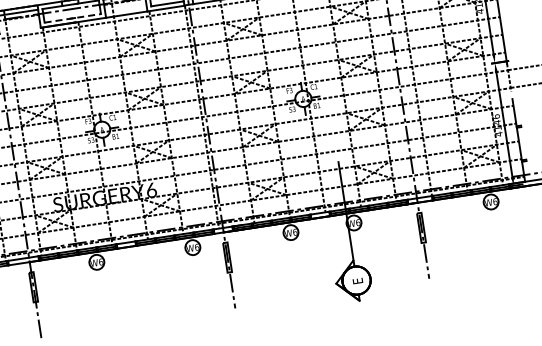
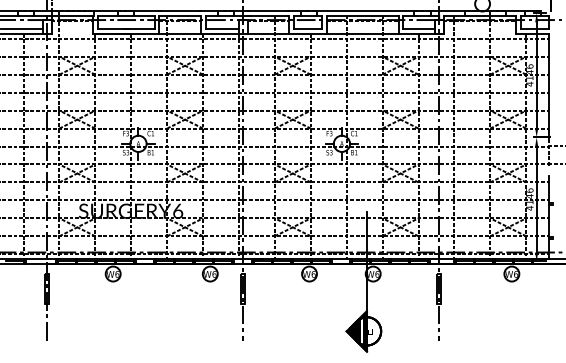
line: (73, 18) -> (126, 29), dashed -> solid
hatch: (346, 281) -> (356, 330), added

